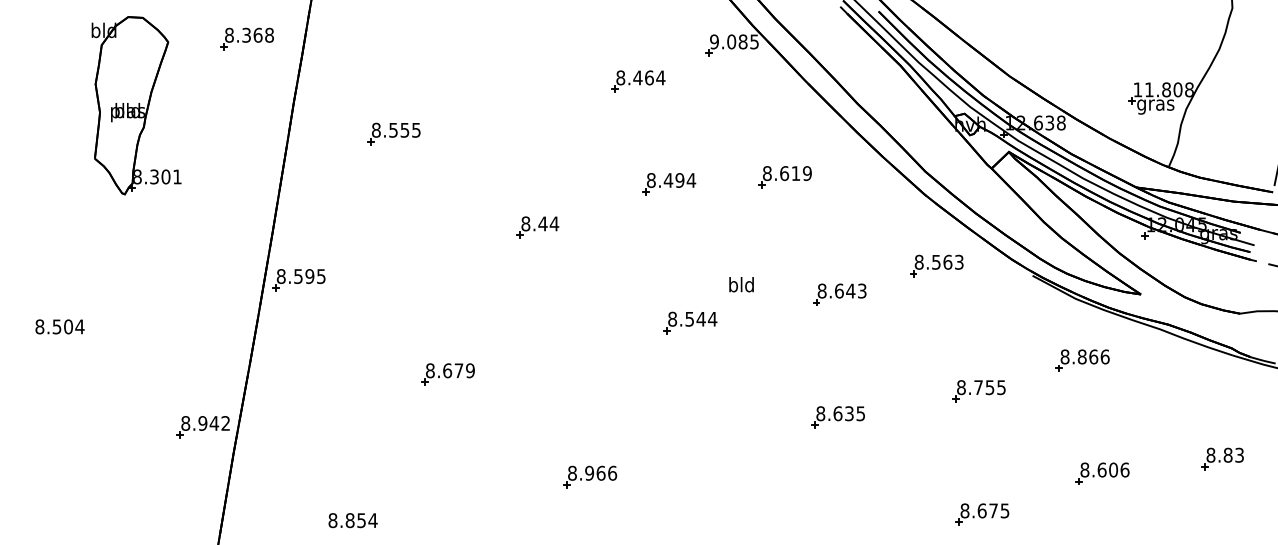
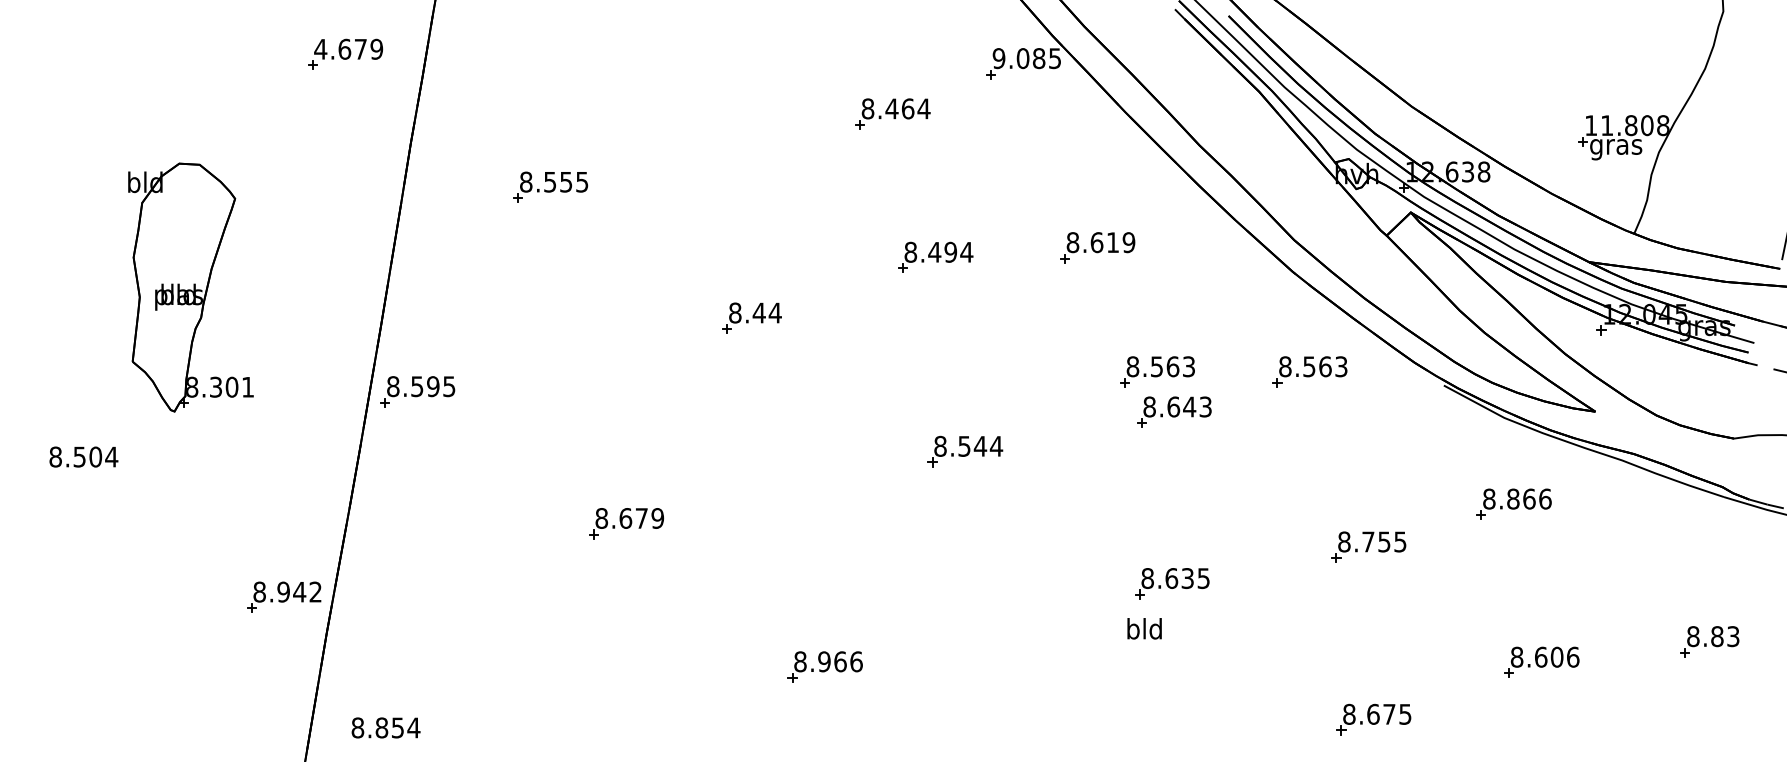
text: (248, 34) -> (347, 48), 8.368 -> 4.679
part: (136, 105) -> (190, 287), moved
part: (827, 265) -> (1157, 371), added
text: (741, 284) -> (1144, 628), moved
text: (352, 520) -> (385, 727), moved

